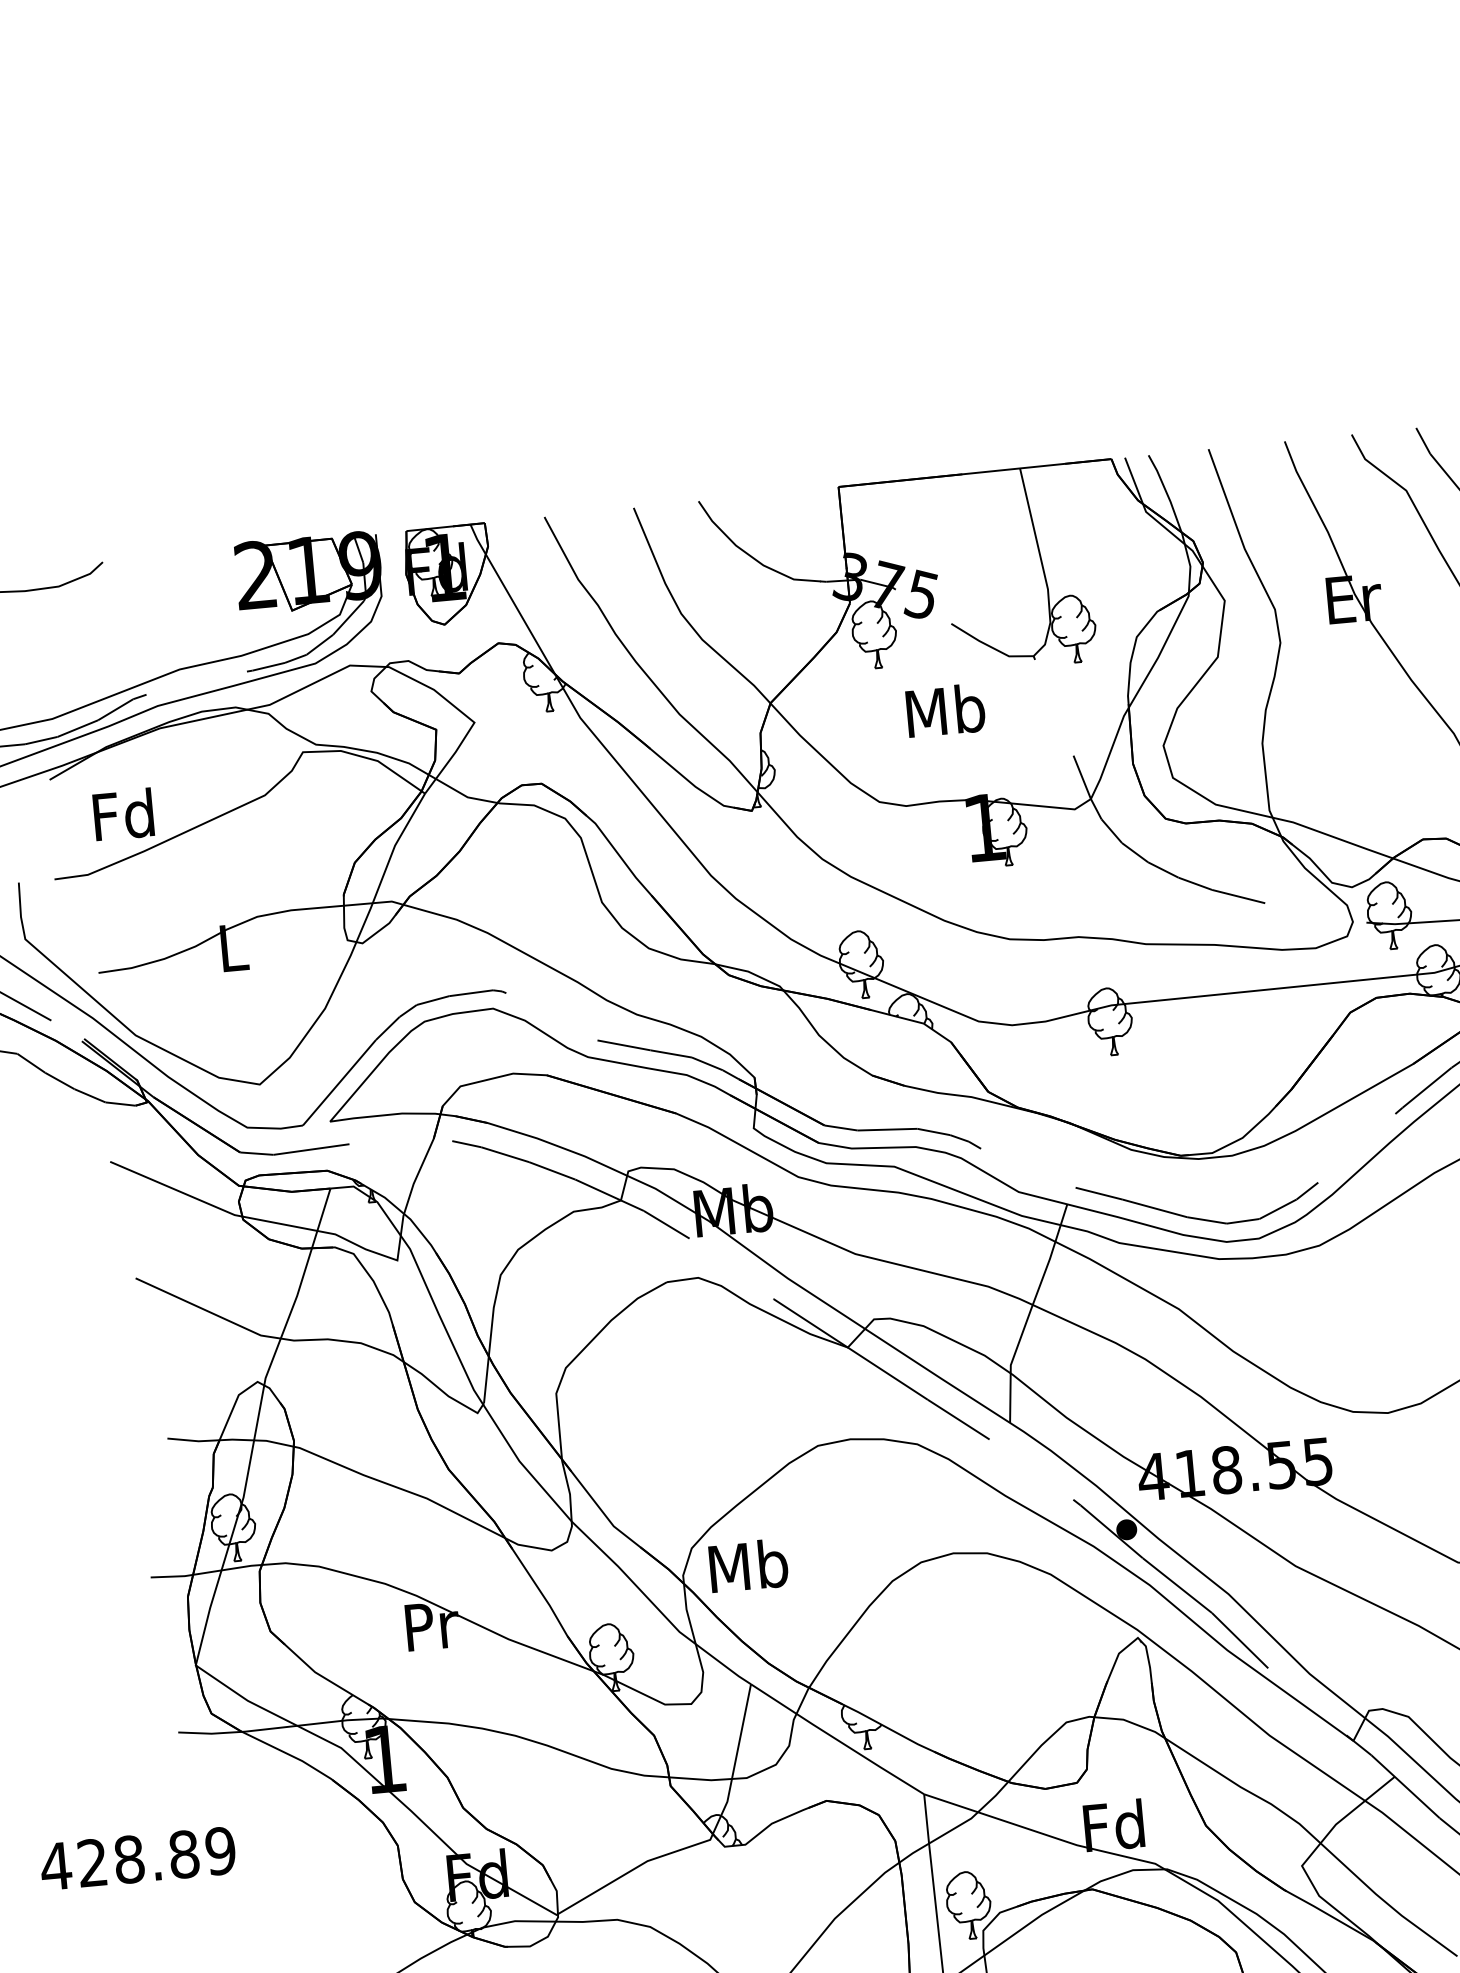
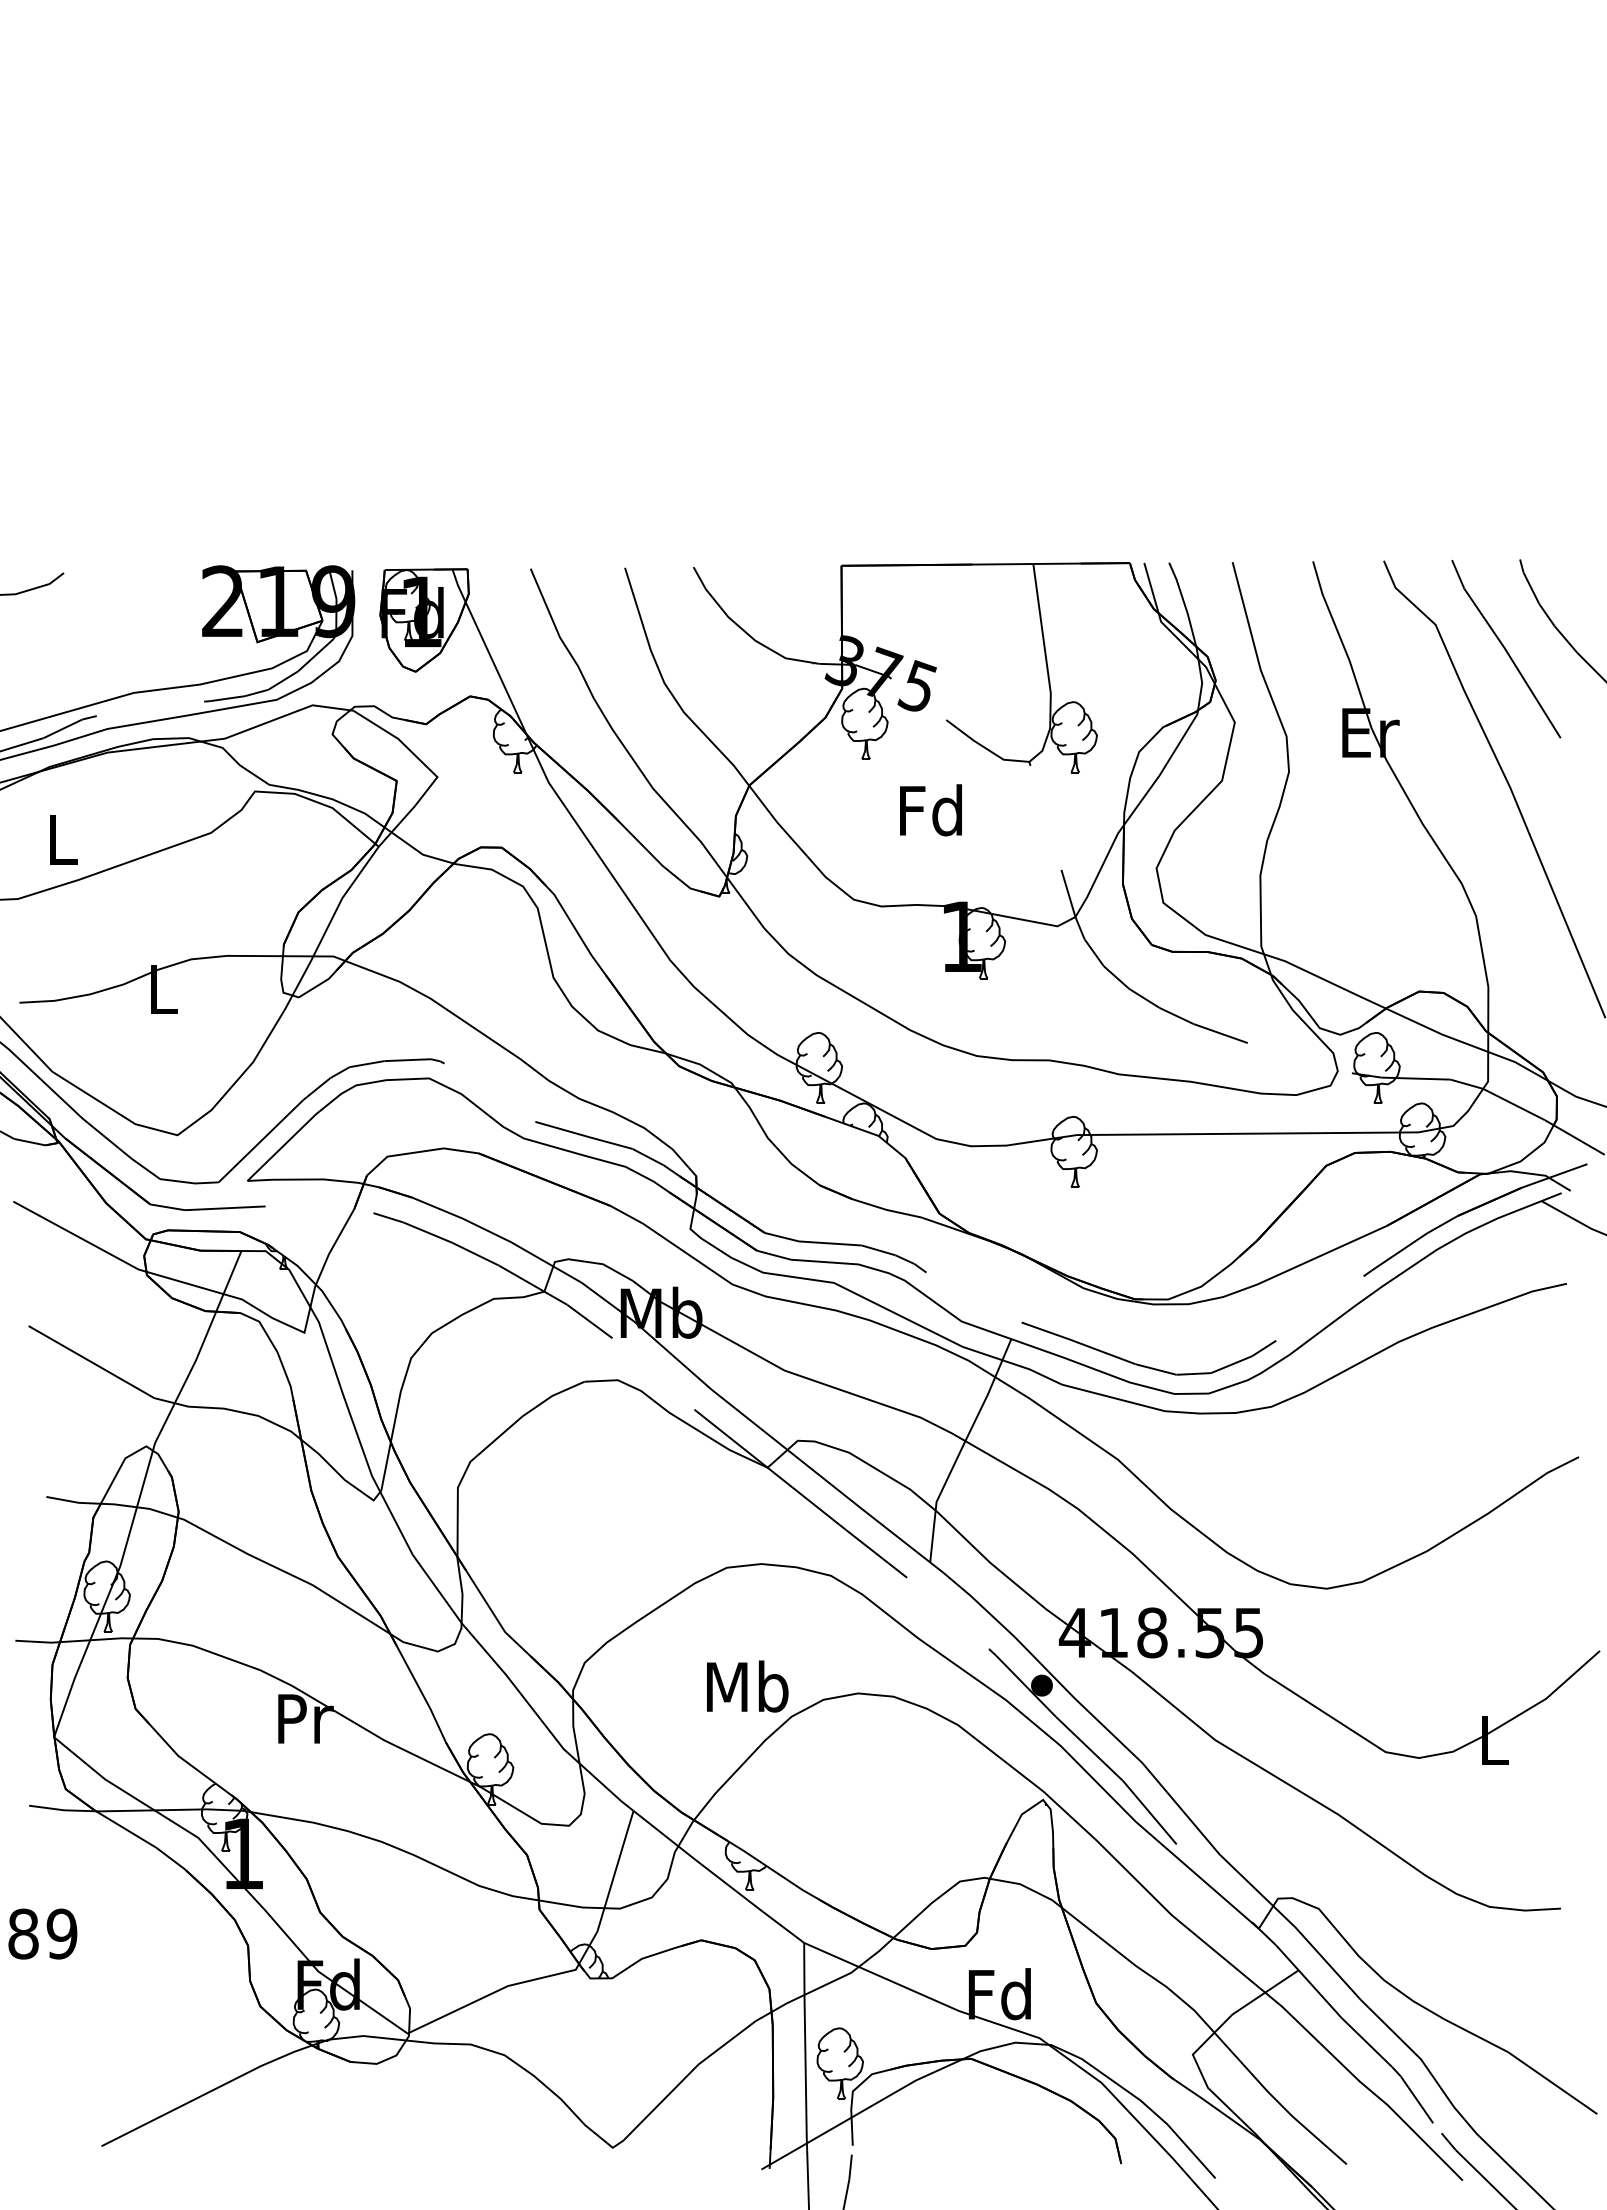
text: (945, 710) -> (931, 810), Mb -> Fd
text: (123, 814) -> (61, 839), Fd -> L
text: (748, 1565) -> (747, 1686), moved

